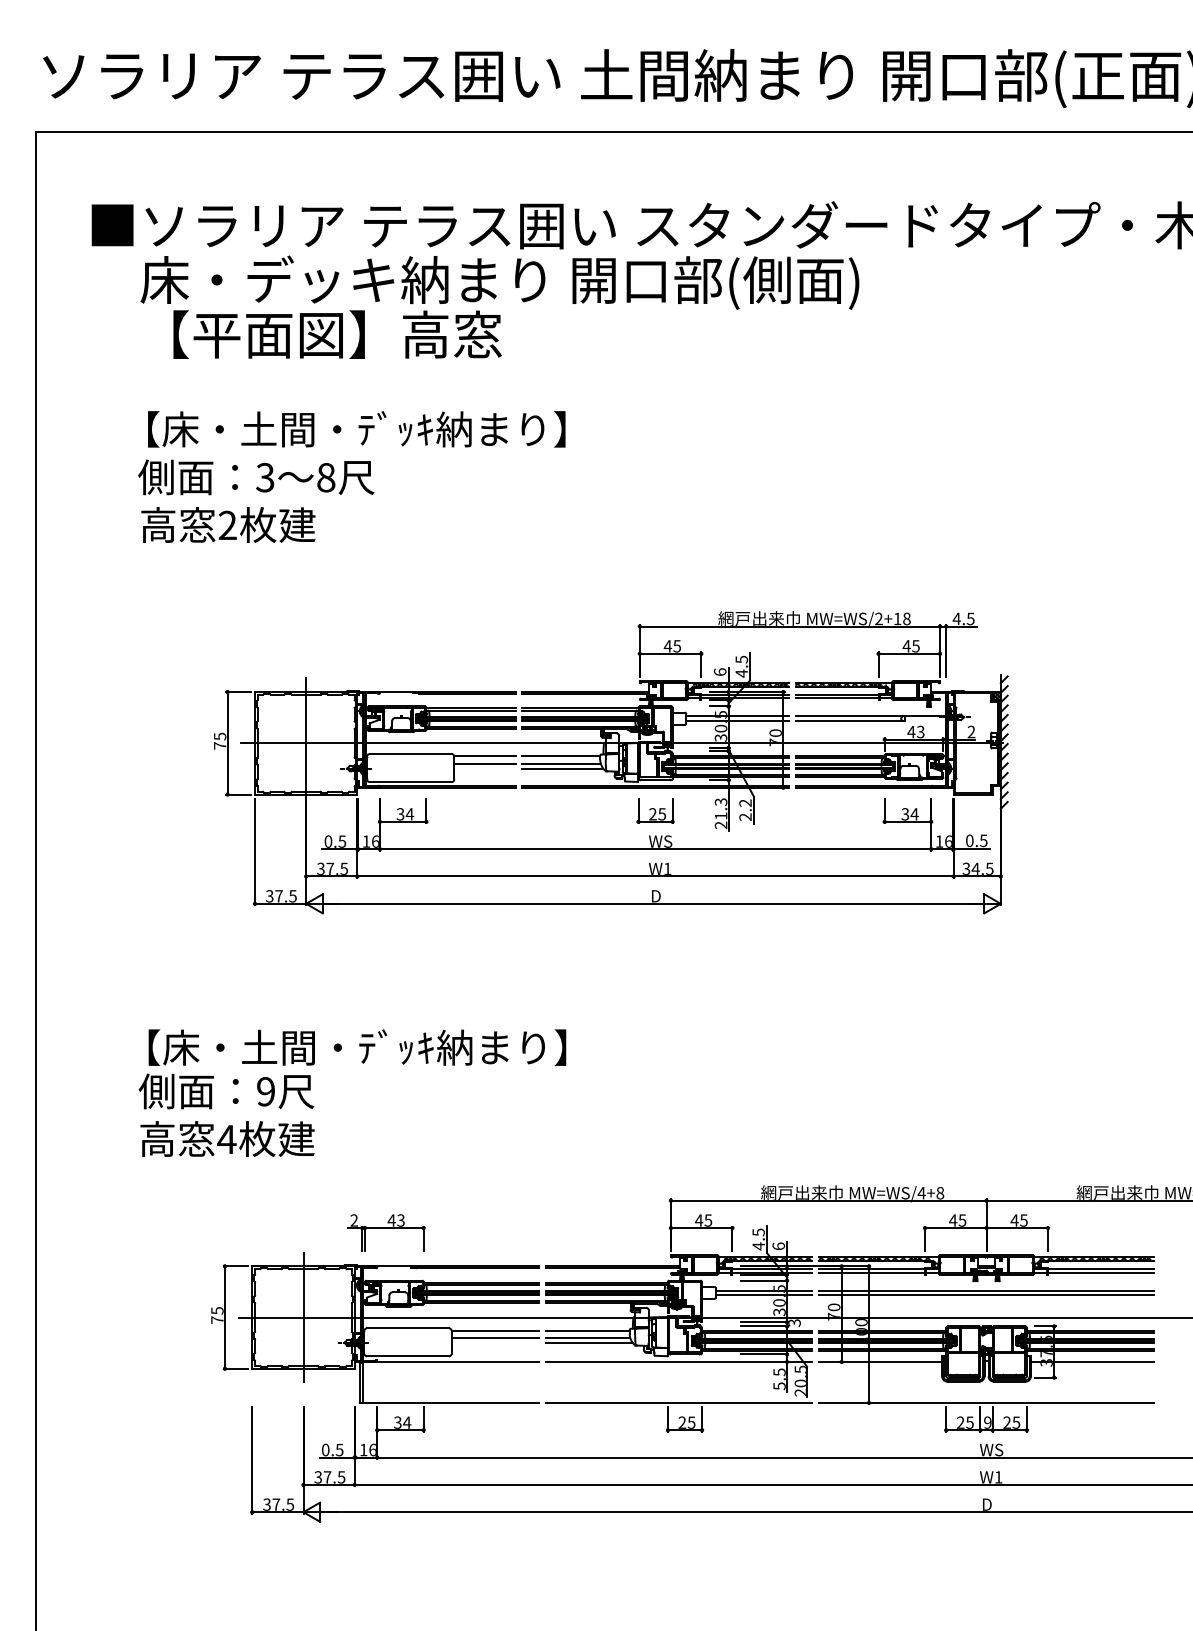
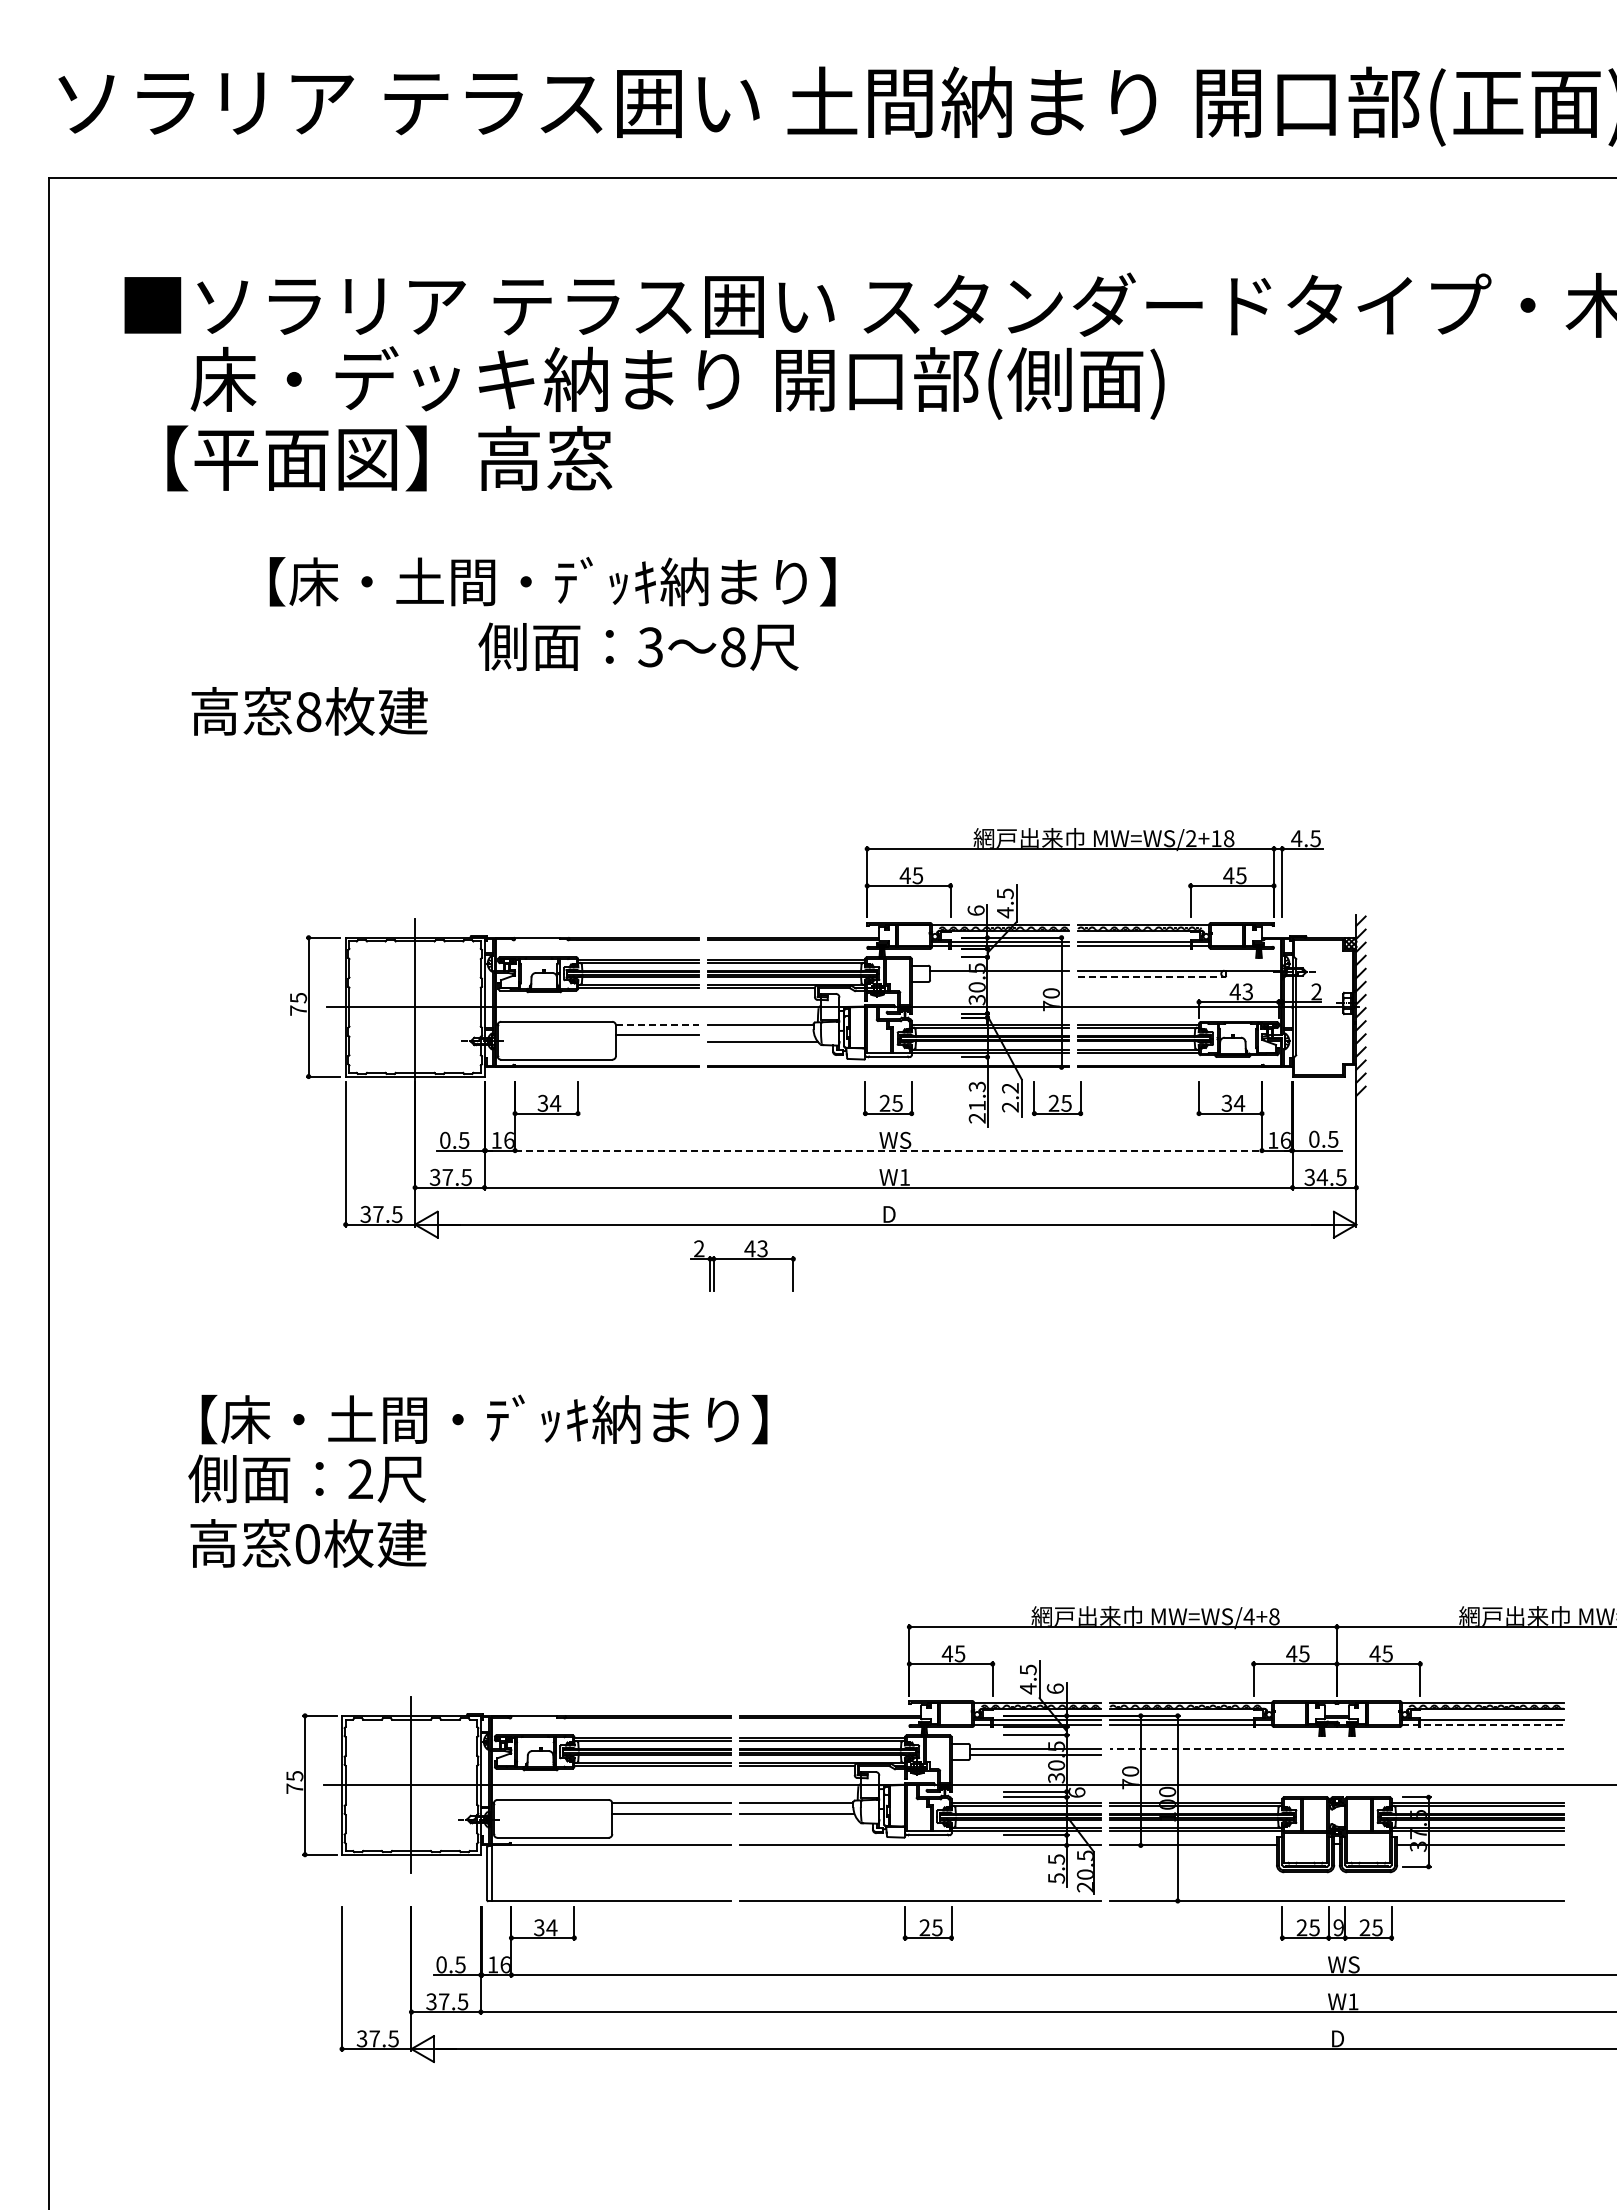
text: (337, 334) -> (389, 458), moved
text: (356, 429) -> (552, 581), moved
text: (256, 477) -> (638, 646), moved
text: (227, 525) -> (308, 712), 2 -> 8
line: (737, 721) -> (999, 977), removed
line: (850, 721) -> (1152, 977), solid -> dashed
line: (485, 756) -> (657, 1024), solid -> dashed
line: (561, 764) -> (761, 1035), removed
part: (780, 810) -> (1057, 1098), added
line: (656, 849) -> (889, 1150), solid -> dashed
text: (265, 1091) -> (360, 1479), 9 -> 2
text: (226, 1139) -> (307, 1544), 4 -> 0
part: (386, 1232) -> (742, 1265), moved
line: (1093, 1272) -> (1482, 1724), solid -> dashed
line: (986, 1290) -> (1337, 1748), solid -> dashed
line: (986, 1295) -> (1336, 1755), removed
text: (794, 1322) -> (1076, 1792), 3 -> 6
line: (589, 1342) -> (798, 1819), removed

